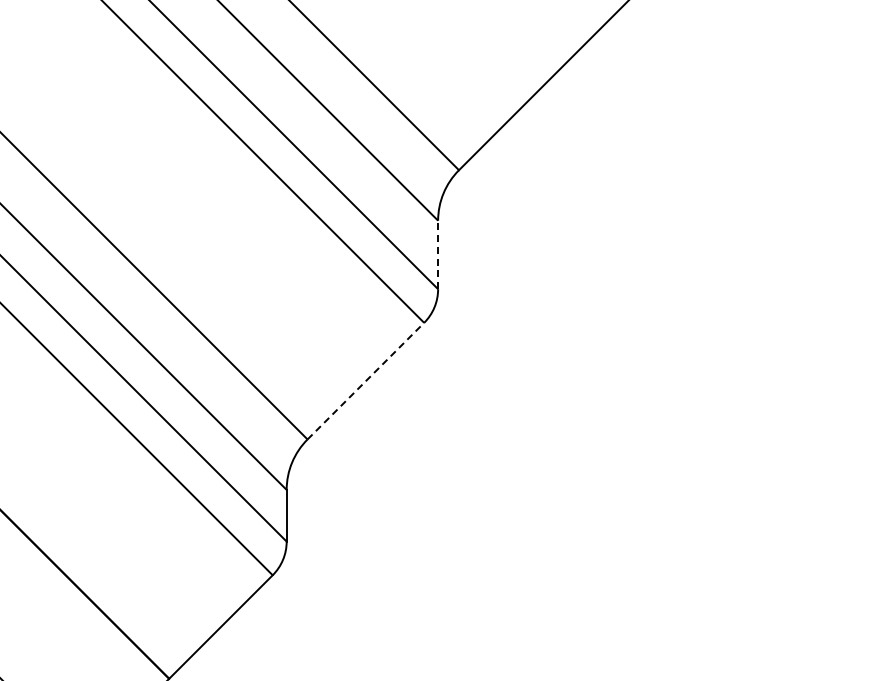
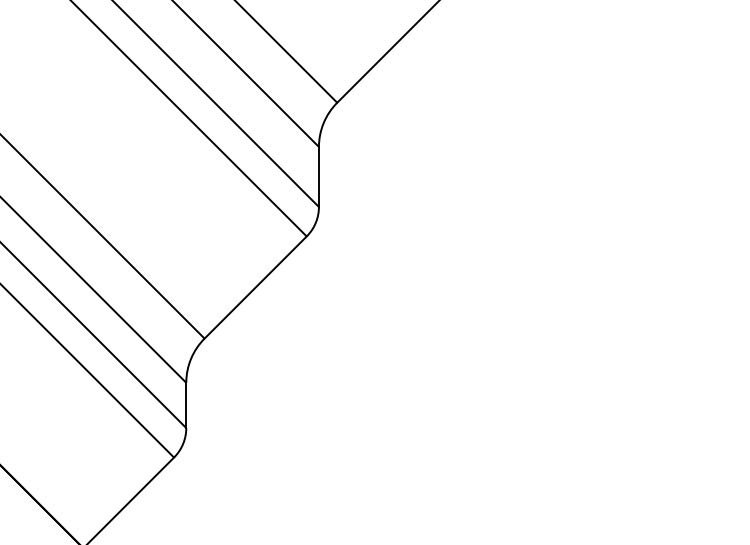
line: (438, 254) -> (319, 176), dashed -> solid
line: (366, 380) -> (256, 286), dashed -> solid

